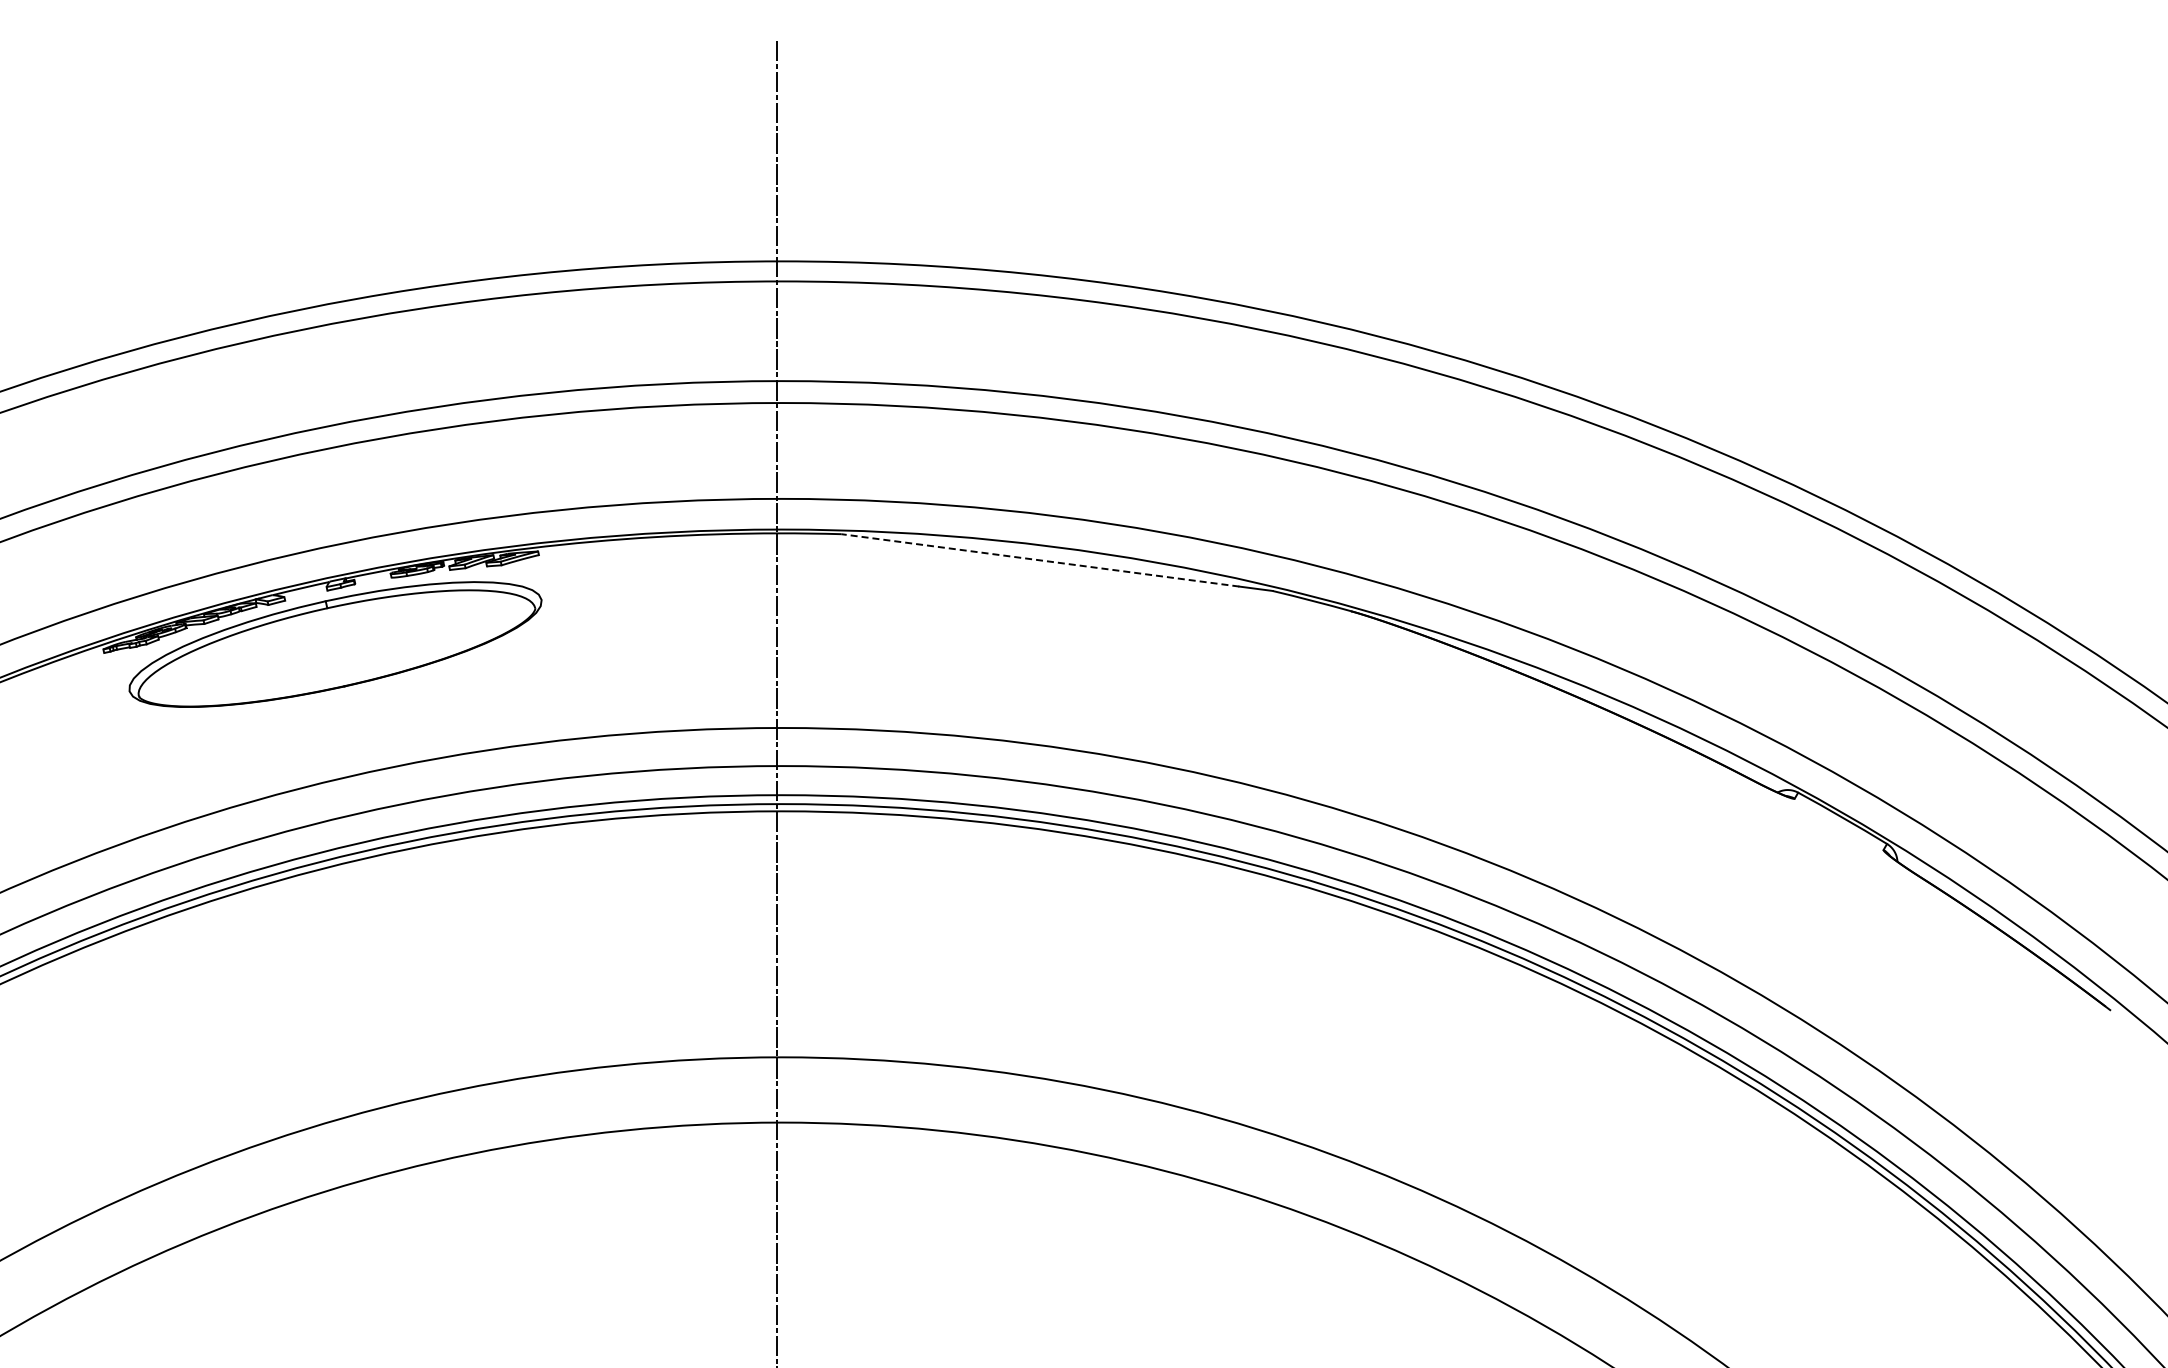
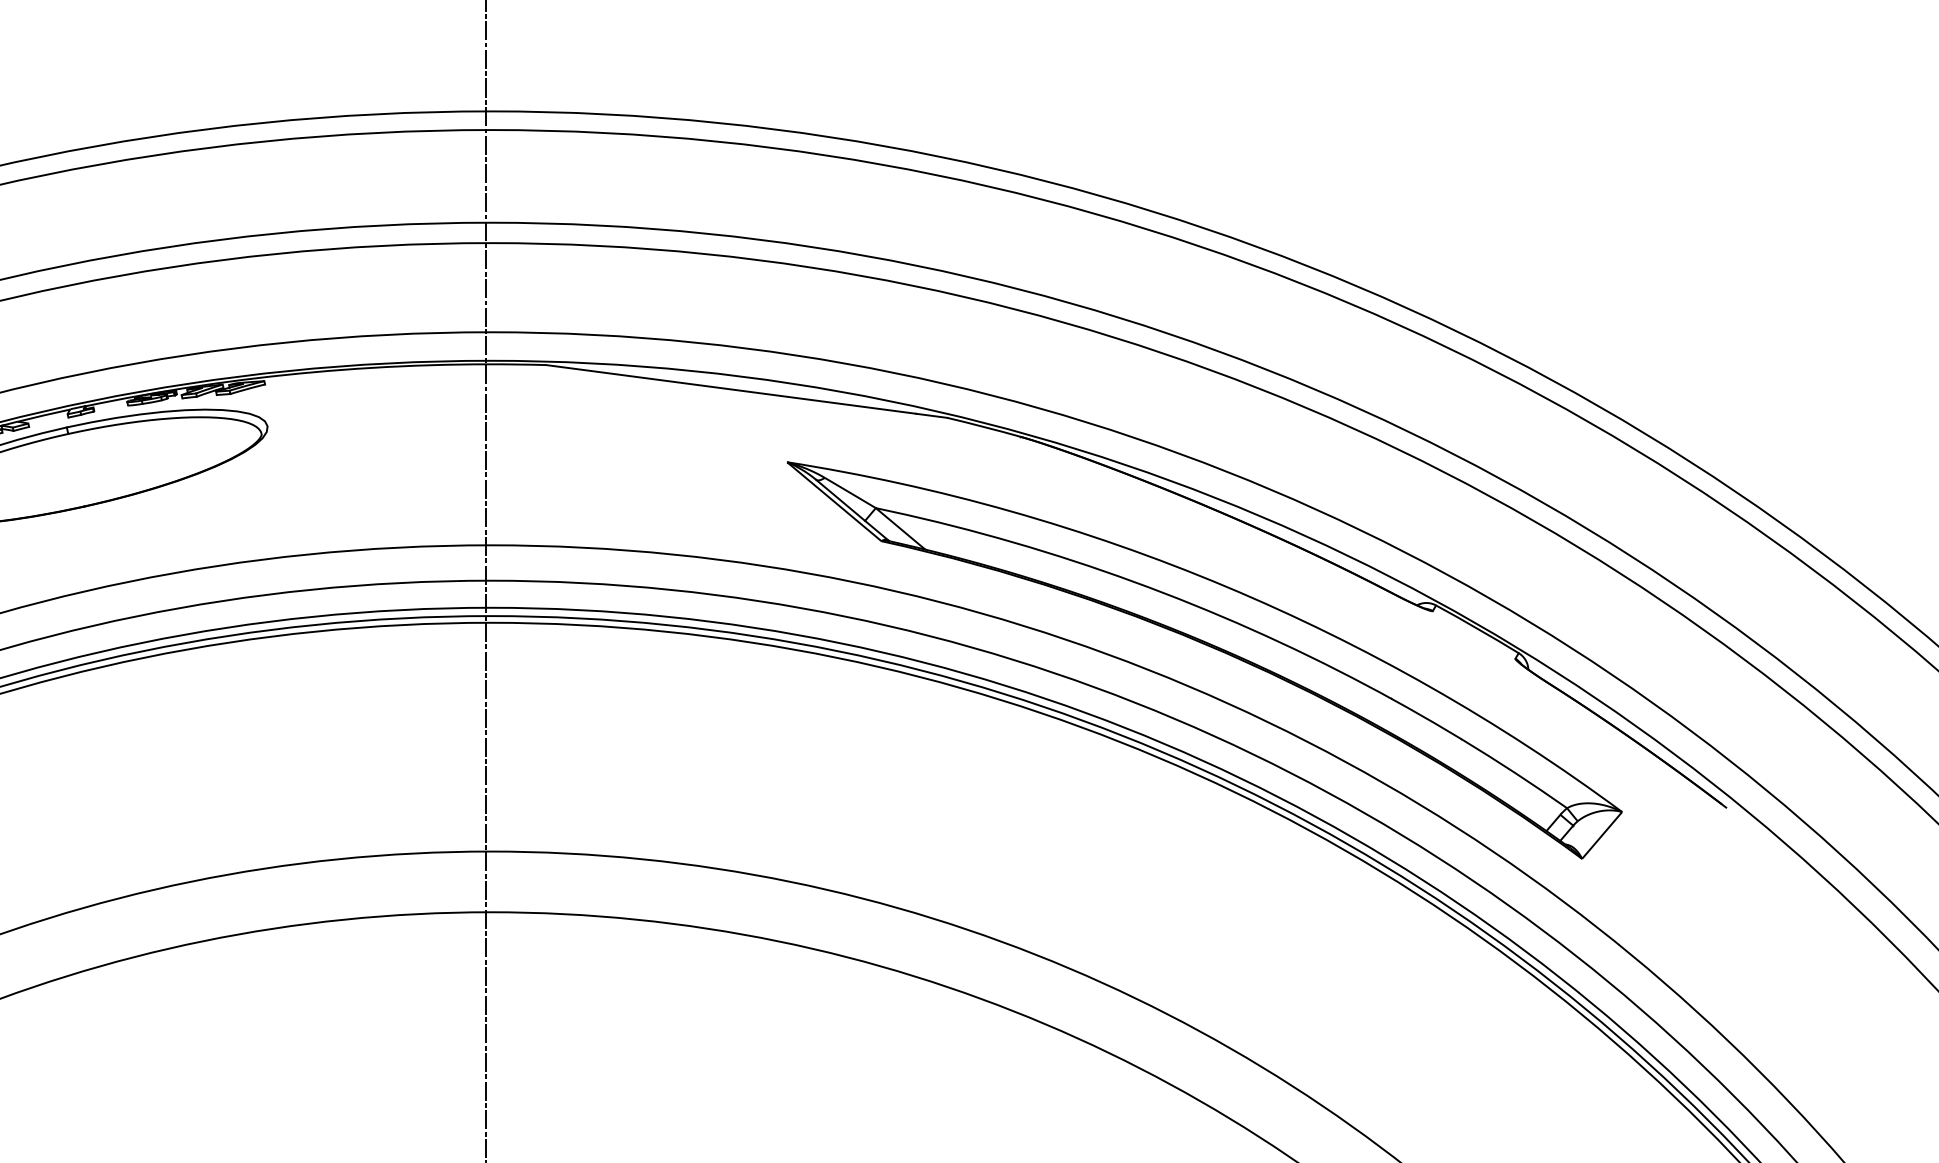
line: (1040, 560) -> (731, 389), dashed -> solid
part: (1556, 838) -> (1211, 648), added

